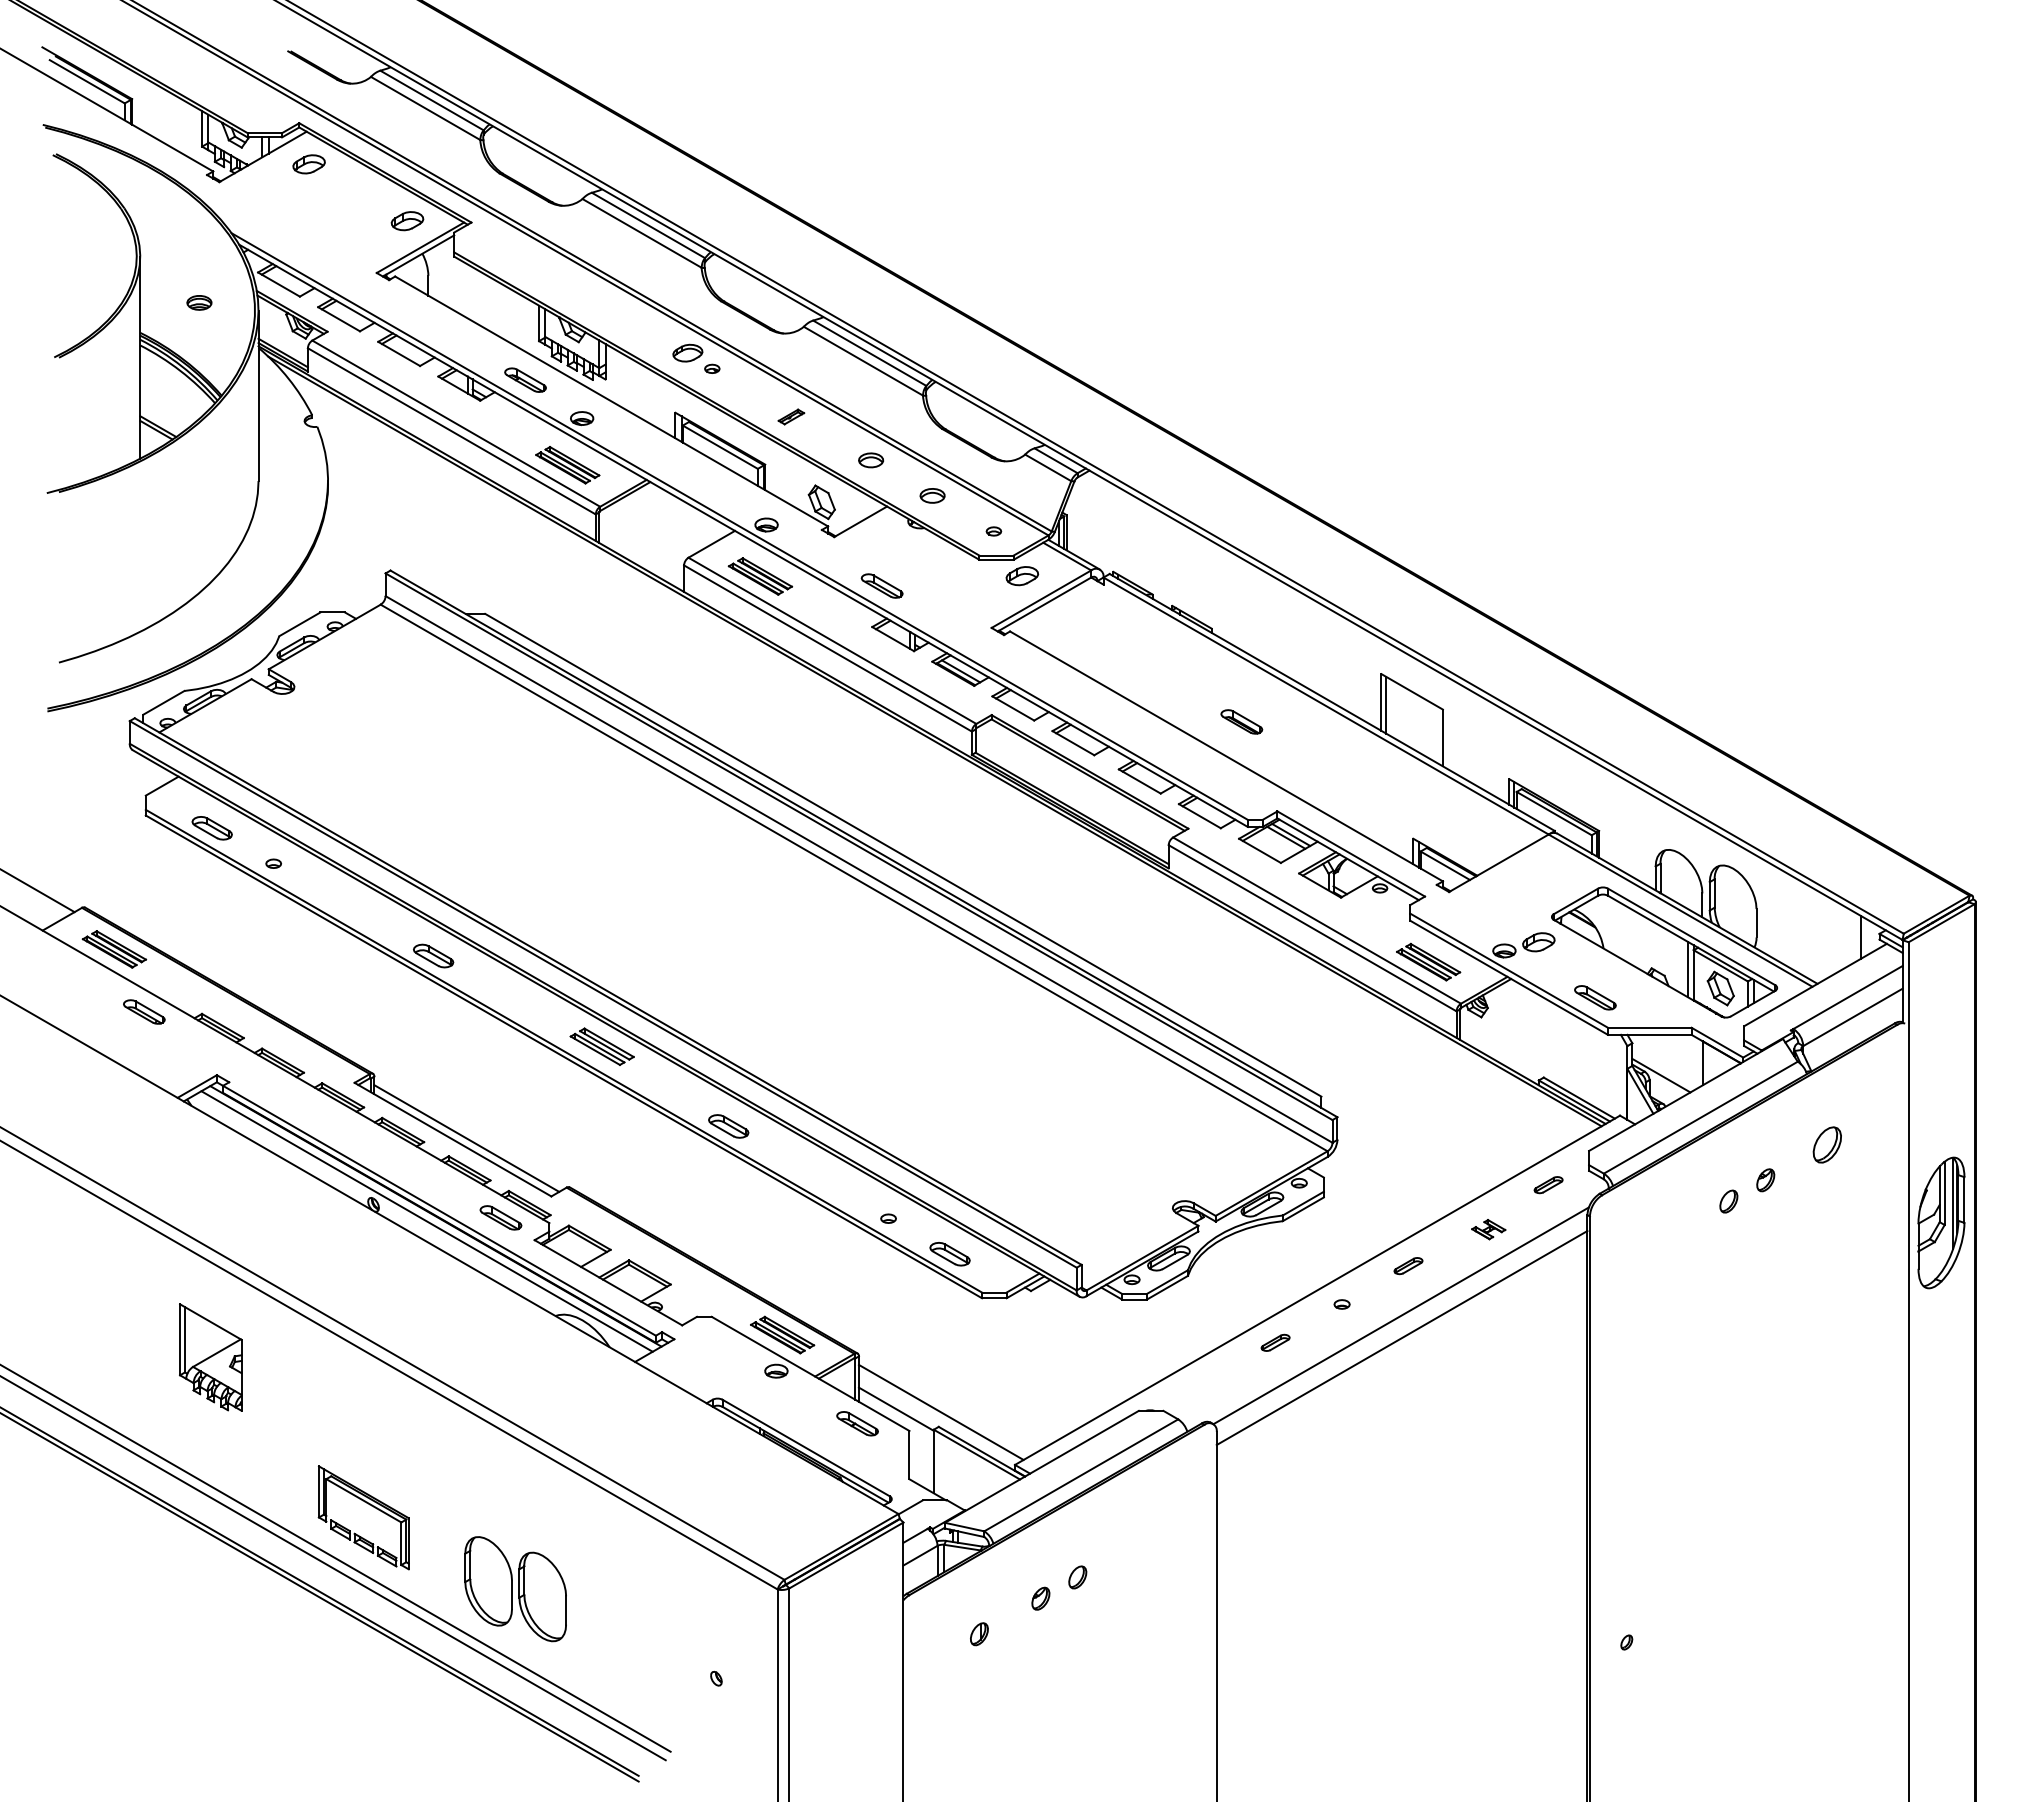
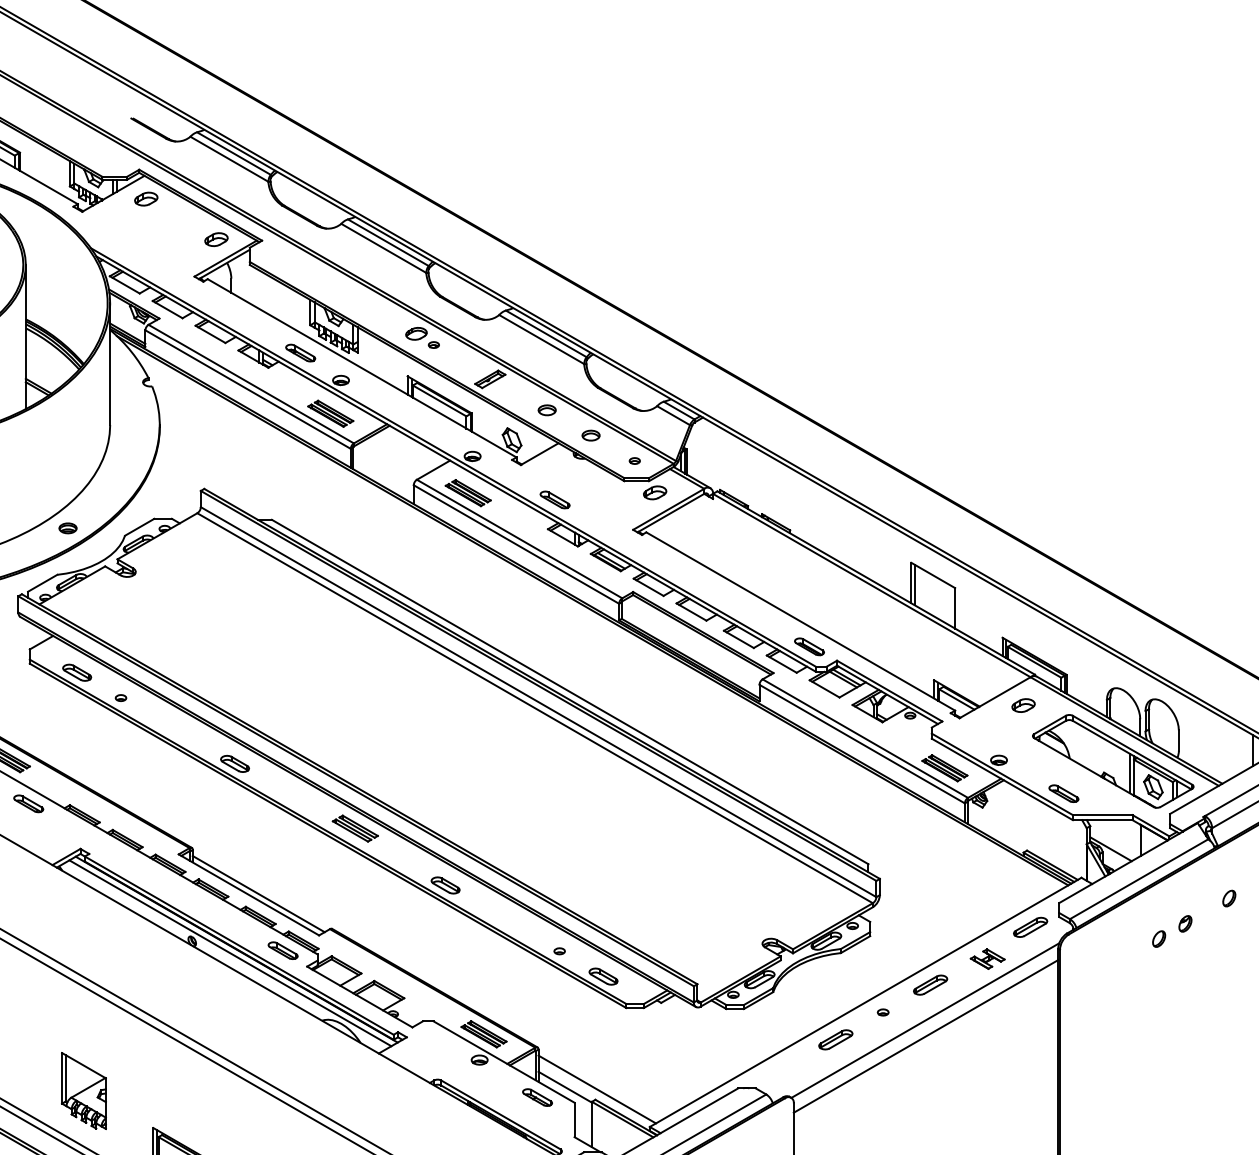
part: (199, 302) -> (68, 528), moved
part: (791, 416) -> (490, 379), size x1.67
part: (1241, 721) -> (809, 646), moved
part: (1538, 942) -> (1023, 705), moved
part: (1826, 1144) -> (1228, 898), size x0.62
part: (1548, 1184) -> (1030, 926), size x1.67
part: (1488, 1229) -> (987, 959), size x1.43
part: (1408, 1265) -> (930, 984), size x1.67
part: (1275, 1342) -> (835, 1039), size x1.67
part: (210, 1357) -> (83, 1090), moved

